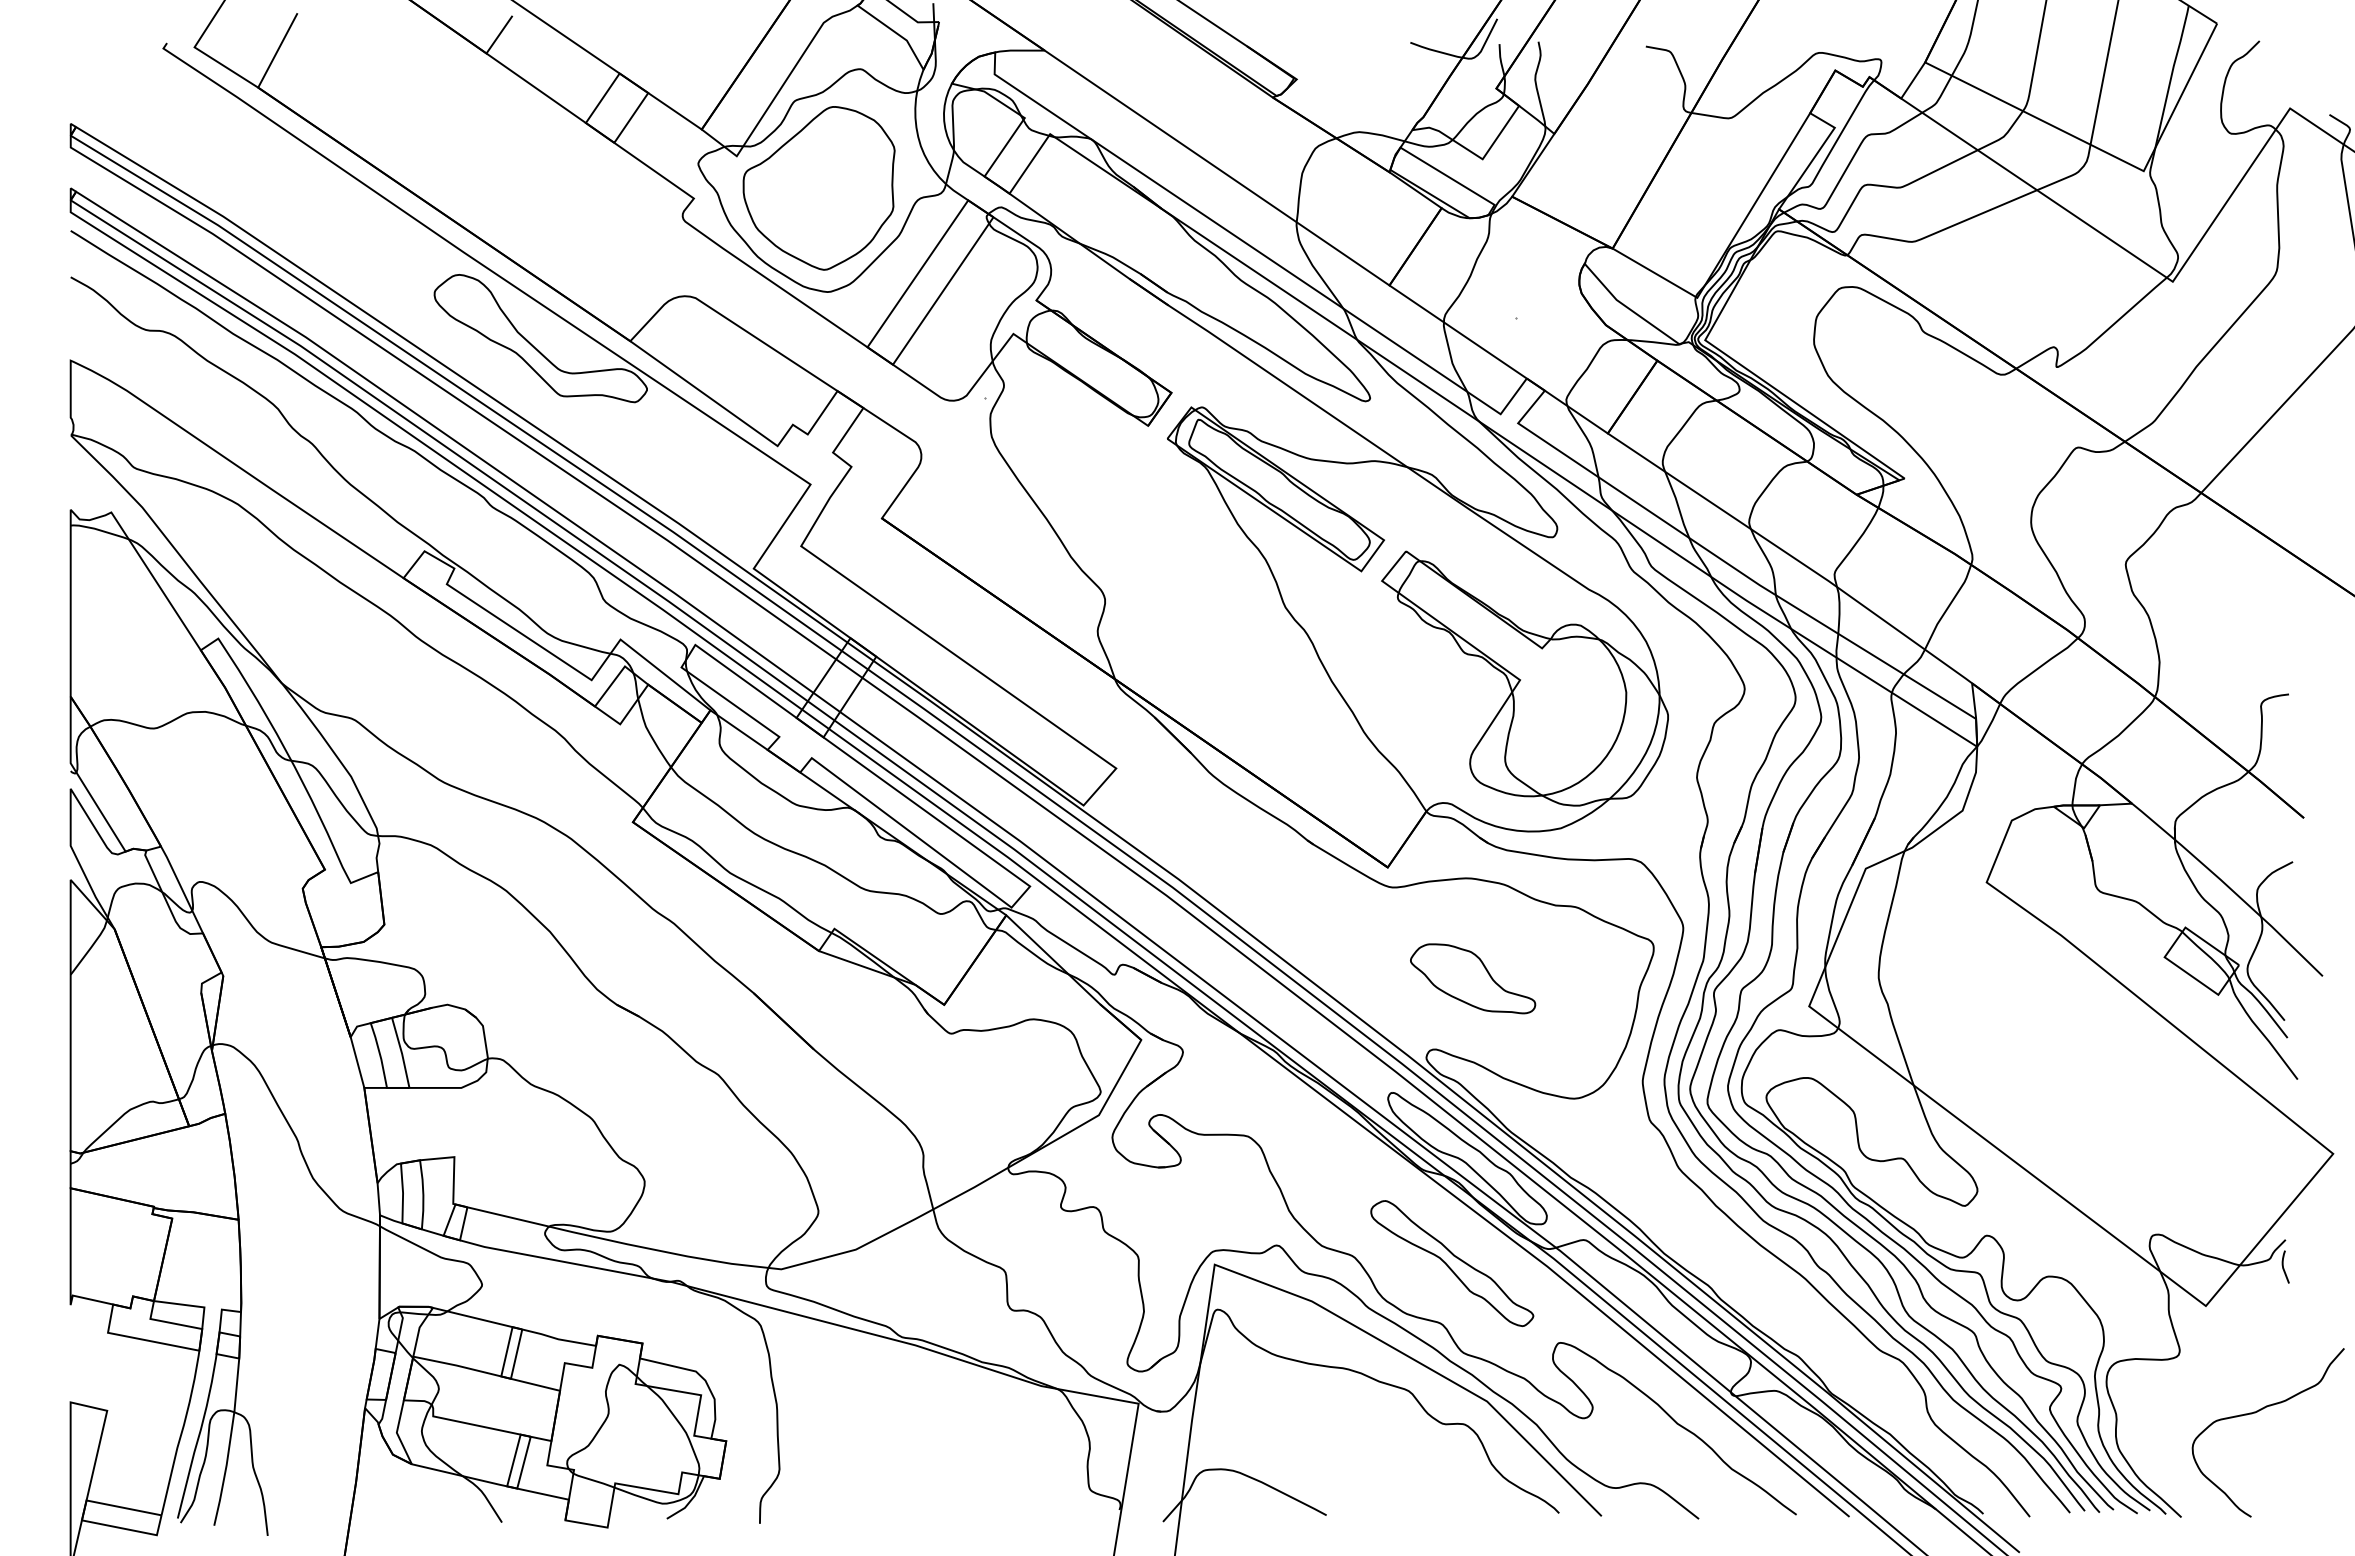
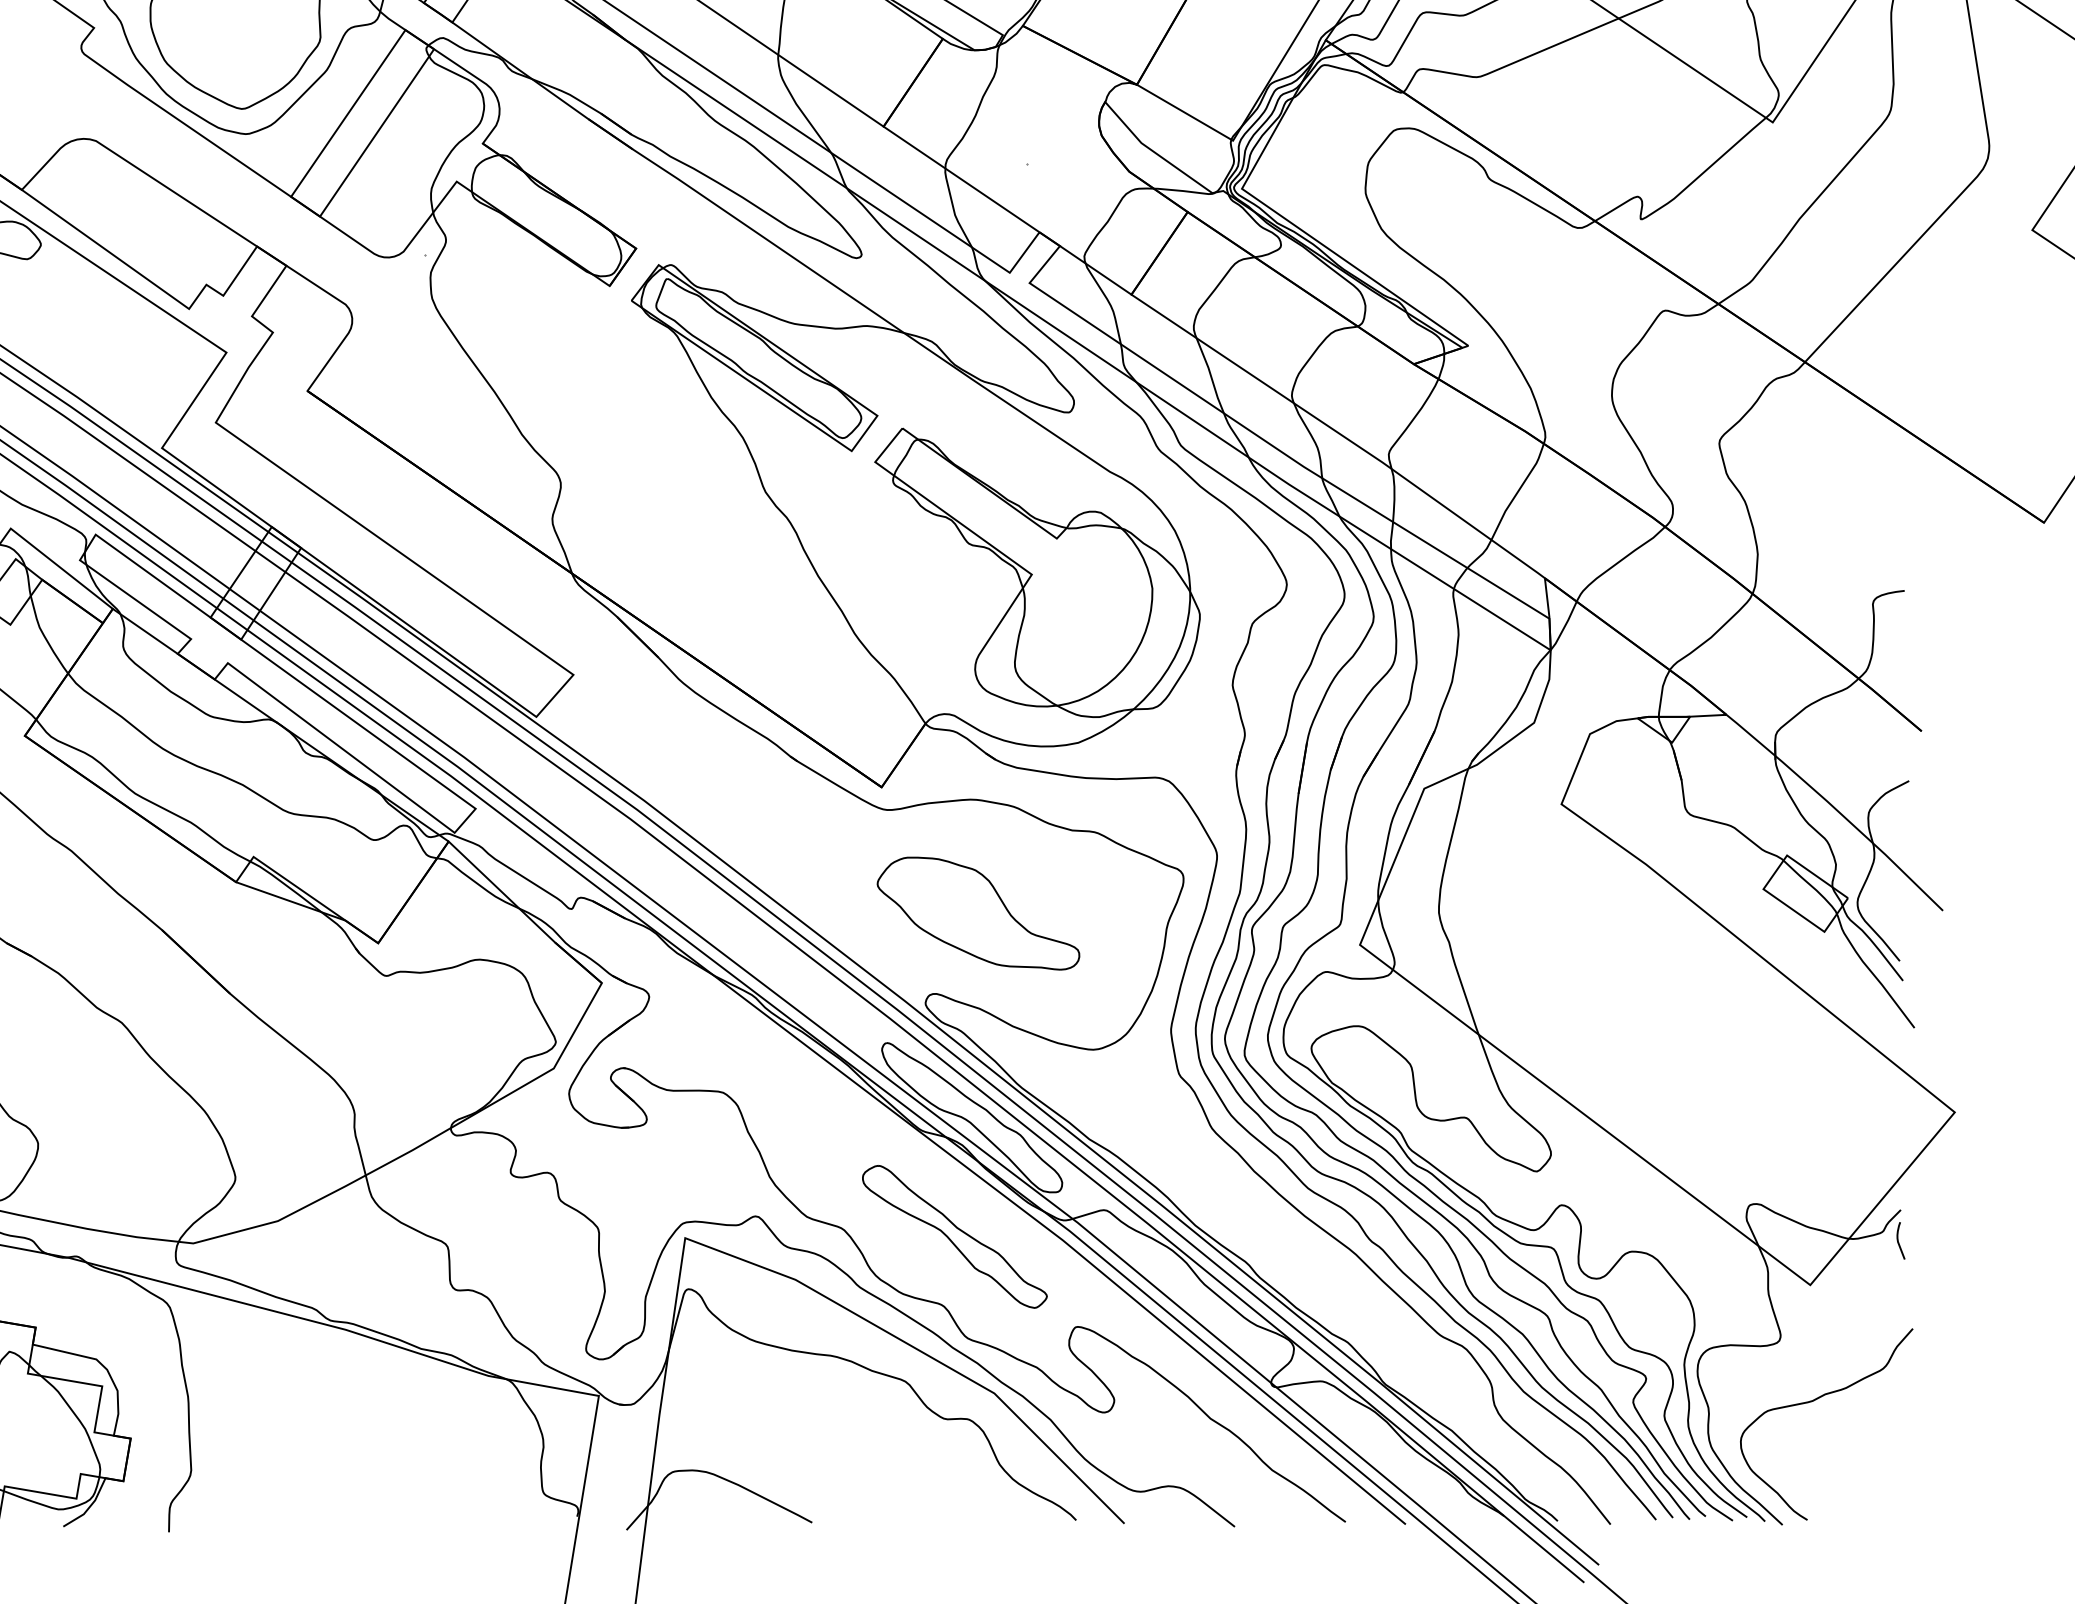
part: (1472, 978) -> (977, 913), size x1.43
curve: (2257, 1412) -> (1814, 1401), moved

